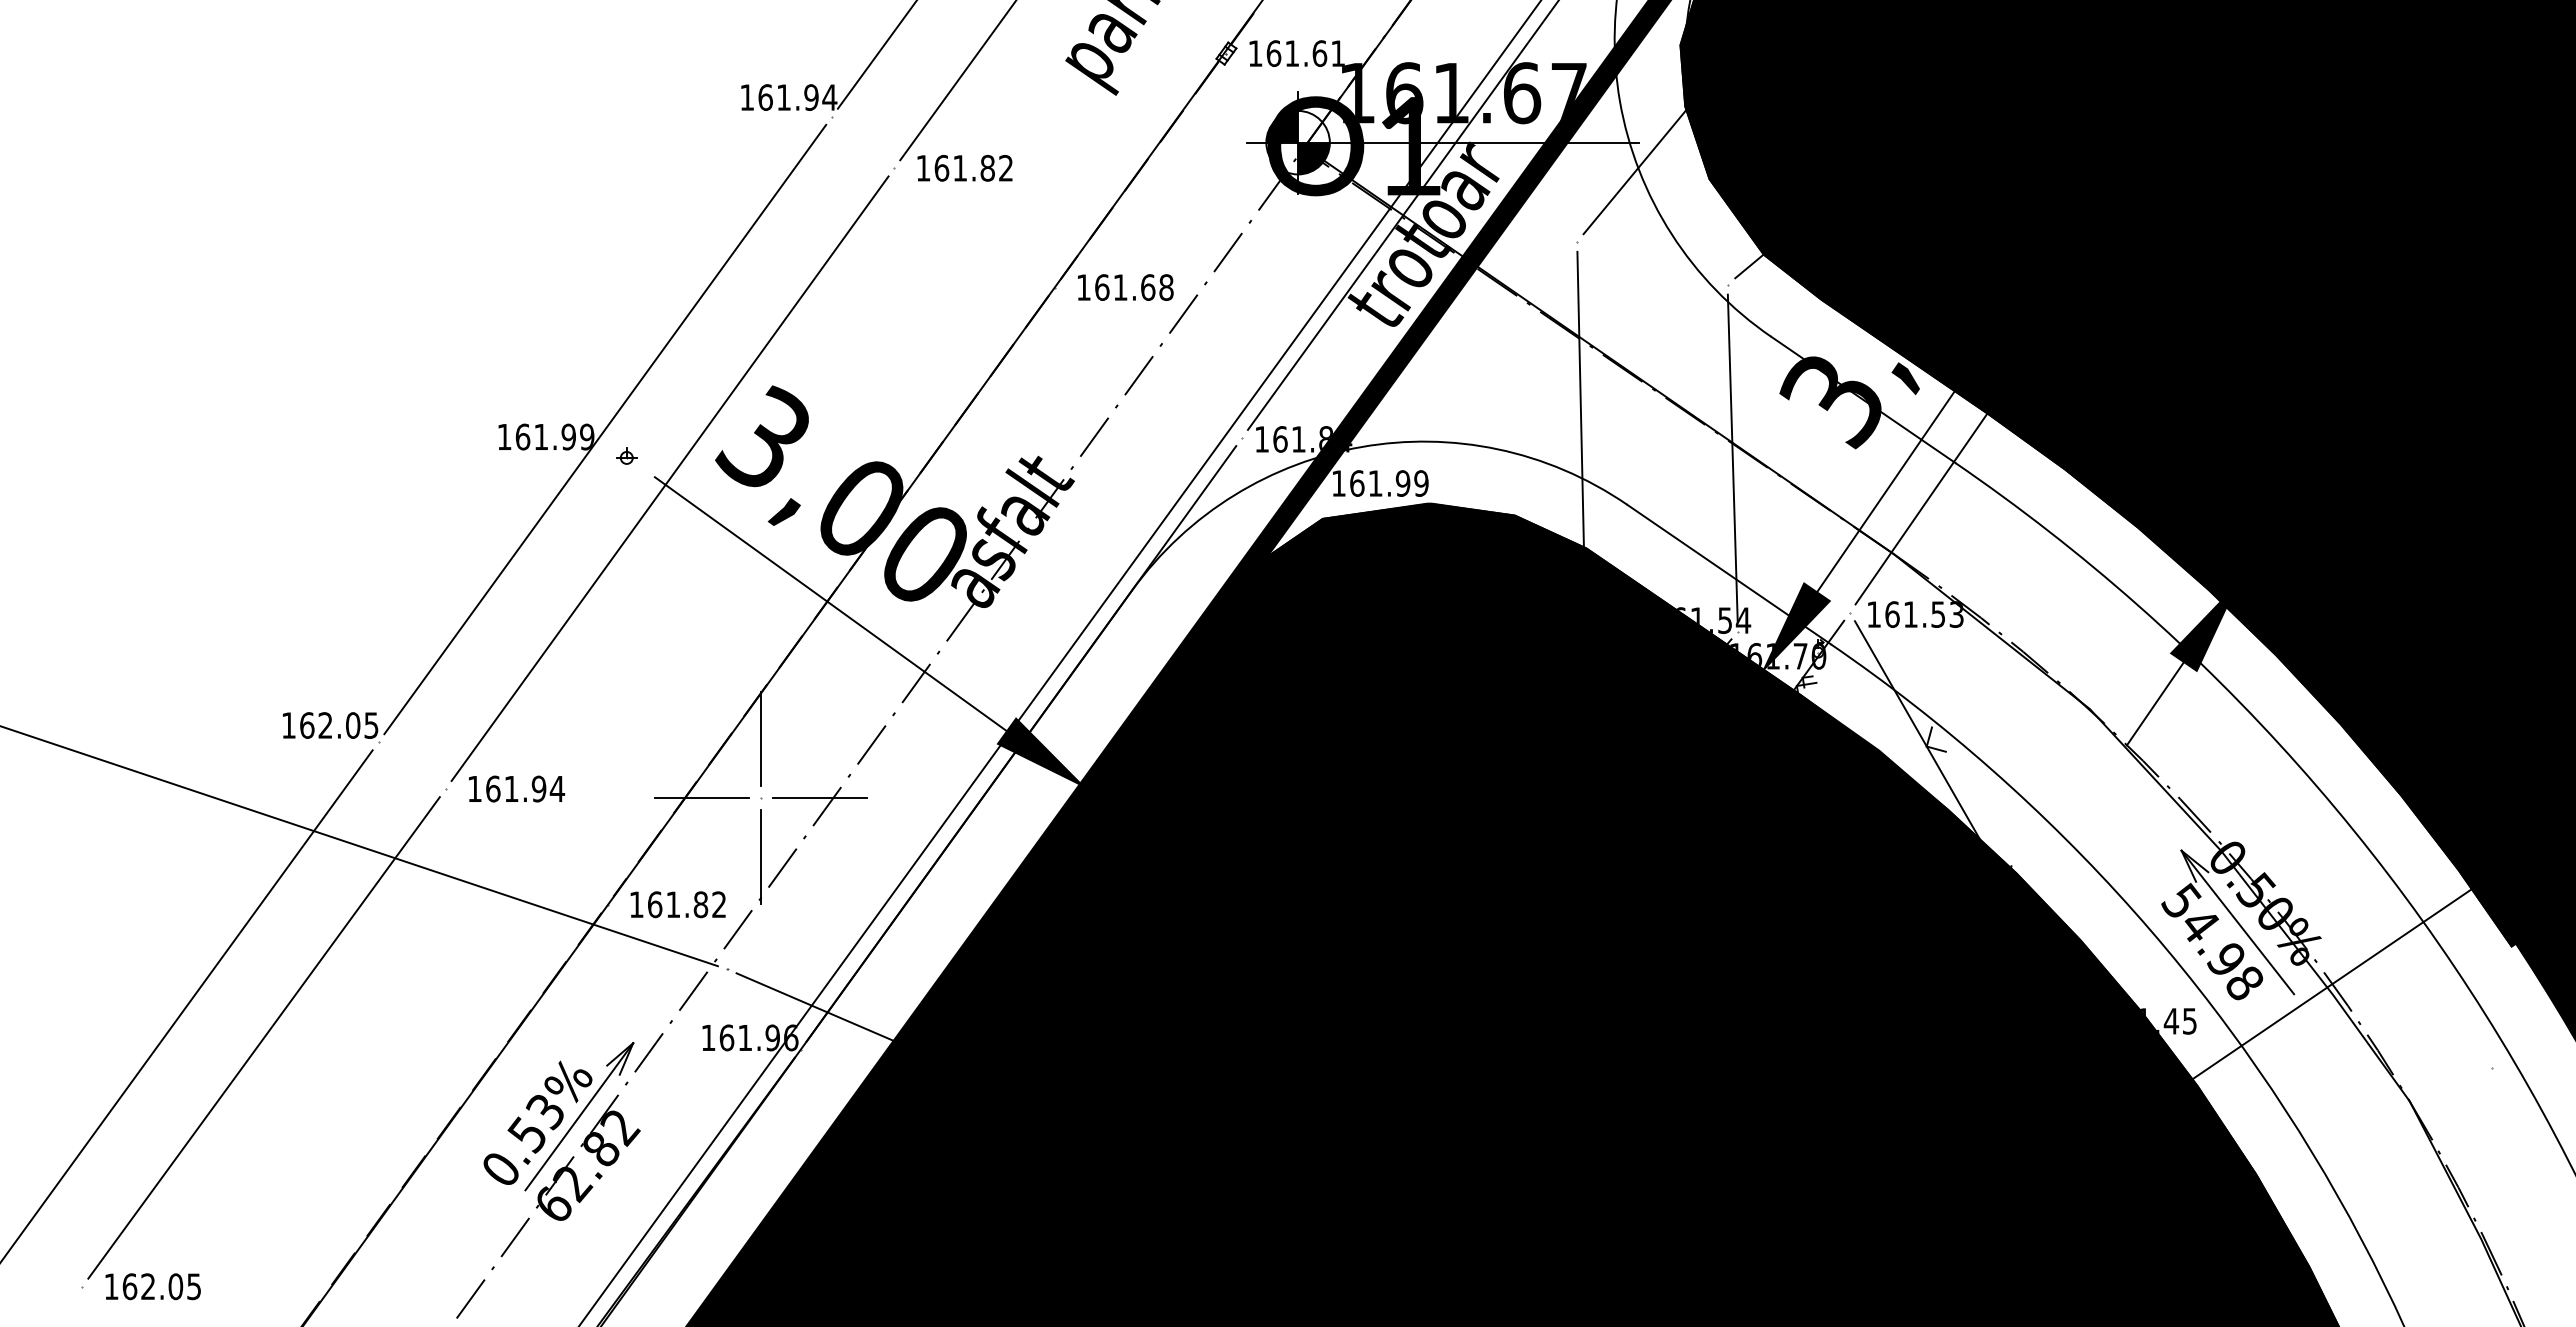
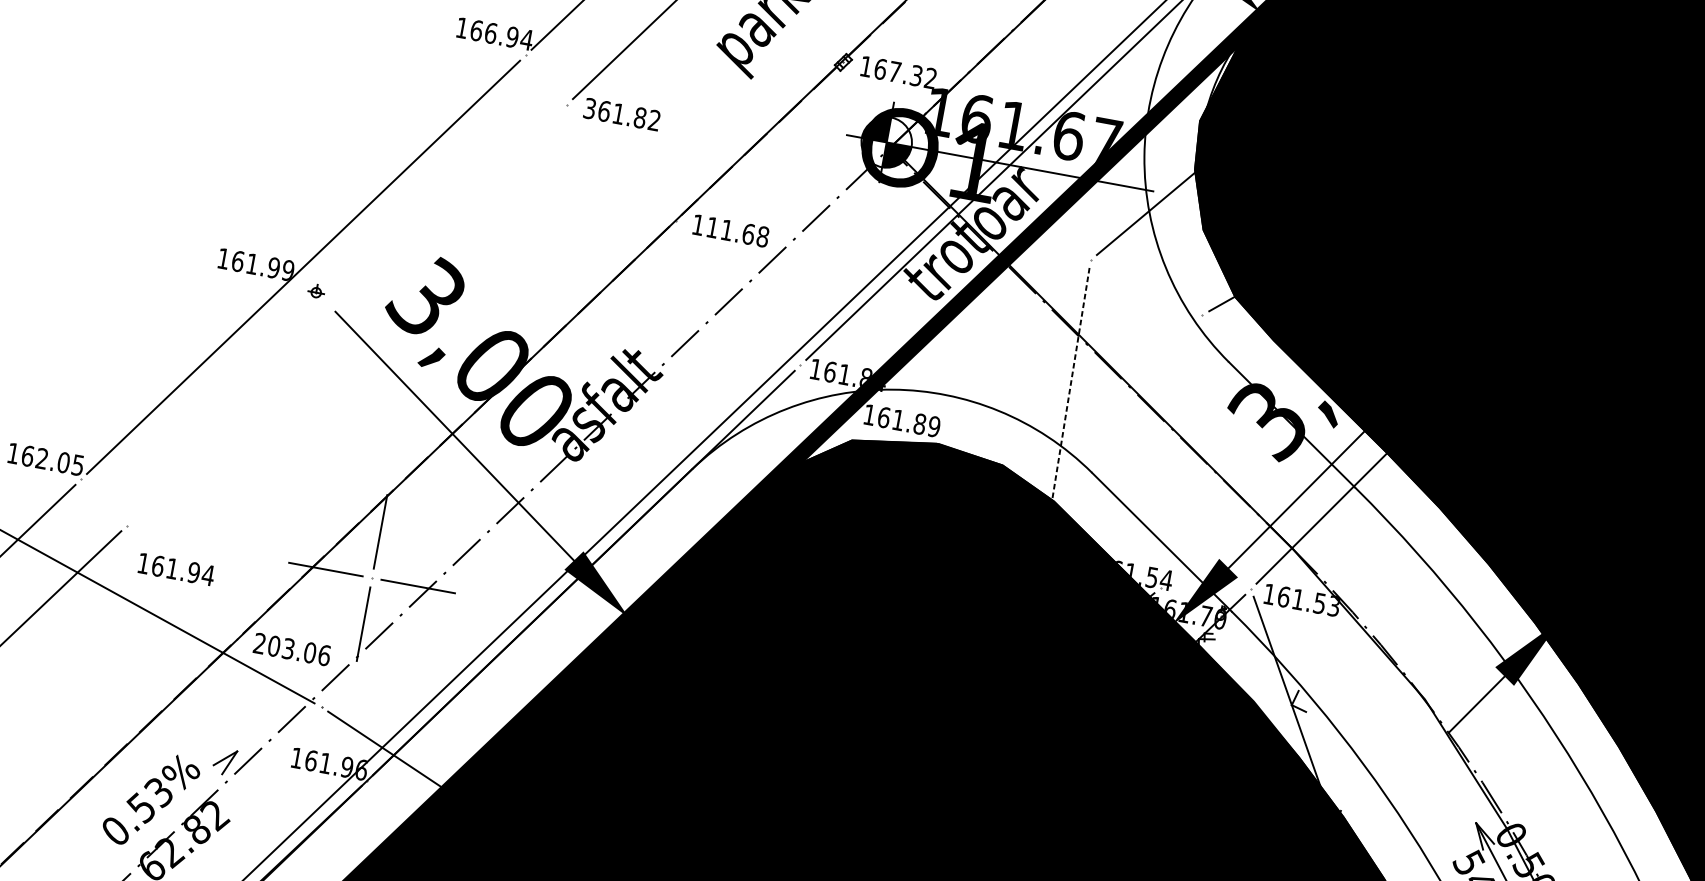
text: (1314, 53) -> (912, 75), 161.61 -> 167.32
text: (784, 97) -> (491, 33), 161.94 -> 166.94
text: (923, 167) -> (590, 108), 161.82 -> 361.82
text: (1102, 287) -> (712, 227), 161.68 -> 111.68
line: (1581, 415) -> (1069, 396), solid -> dashed
line: (1732, 457) -> (1181, 451), removed
line: (669, 478) -> (346, 314), removed
text: (1402, 483) -> (919, 424), 161.99 -> 161.89
text: (517, 788) -> (177, 569), moved
text: (677, 904) -> (291, 649), 161.82 -> 203.06
line: (579, 1116) -> (184, 801), removed

